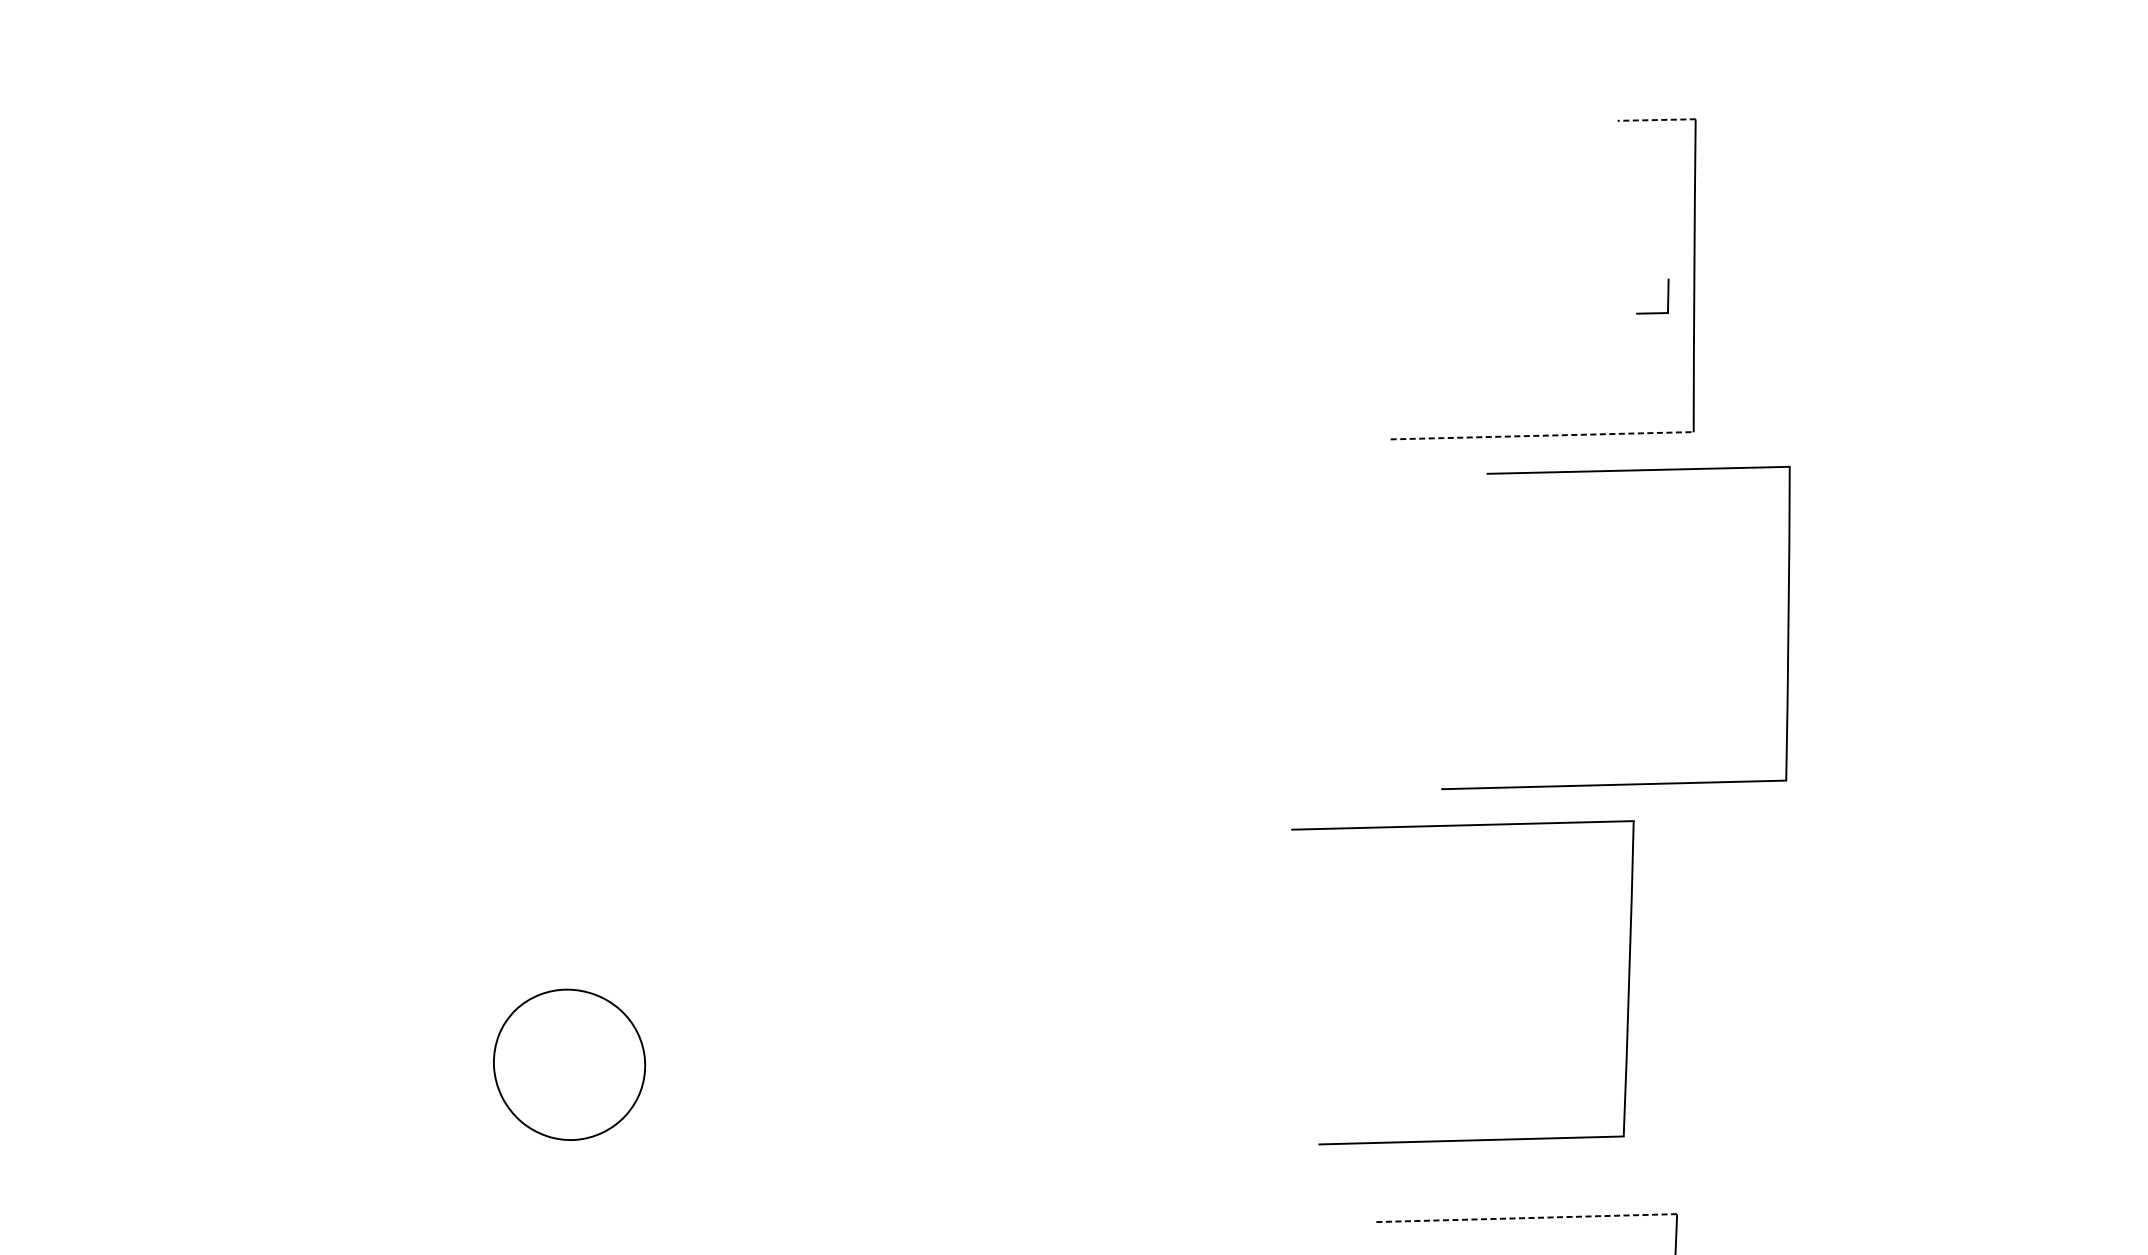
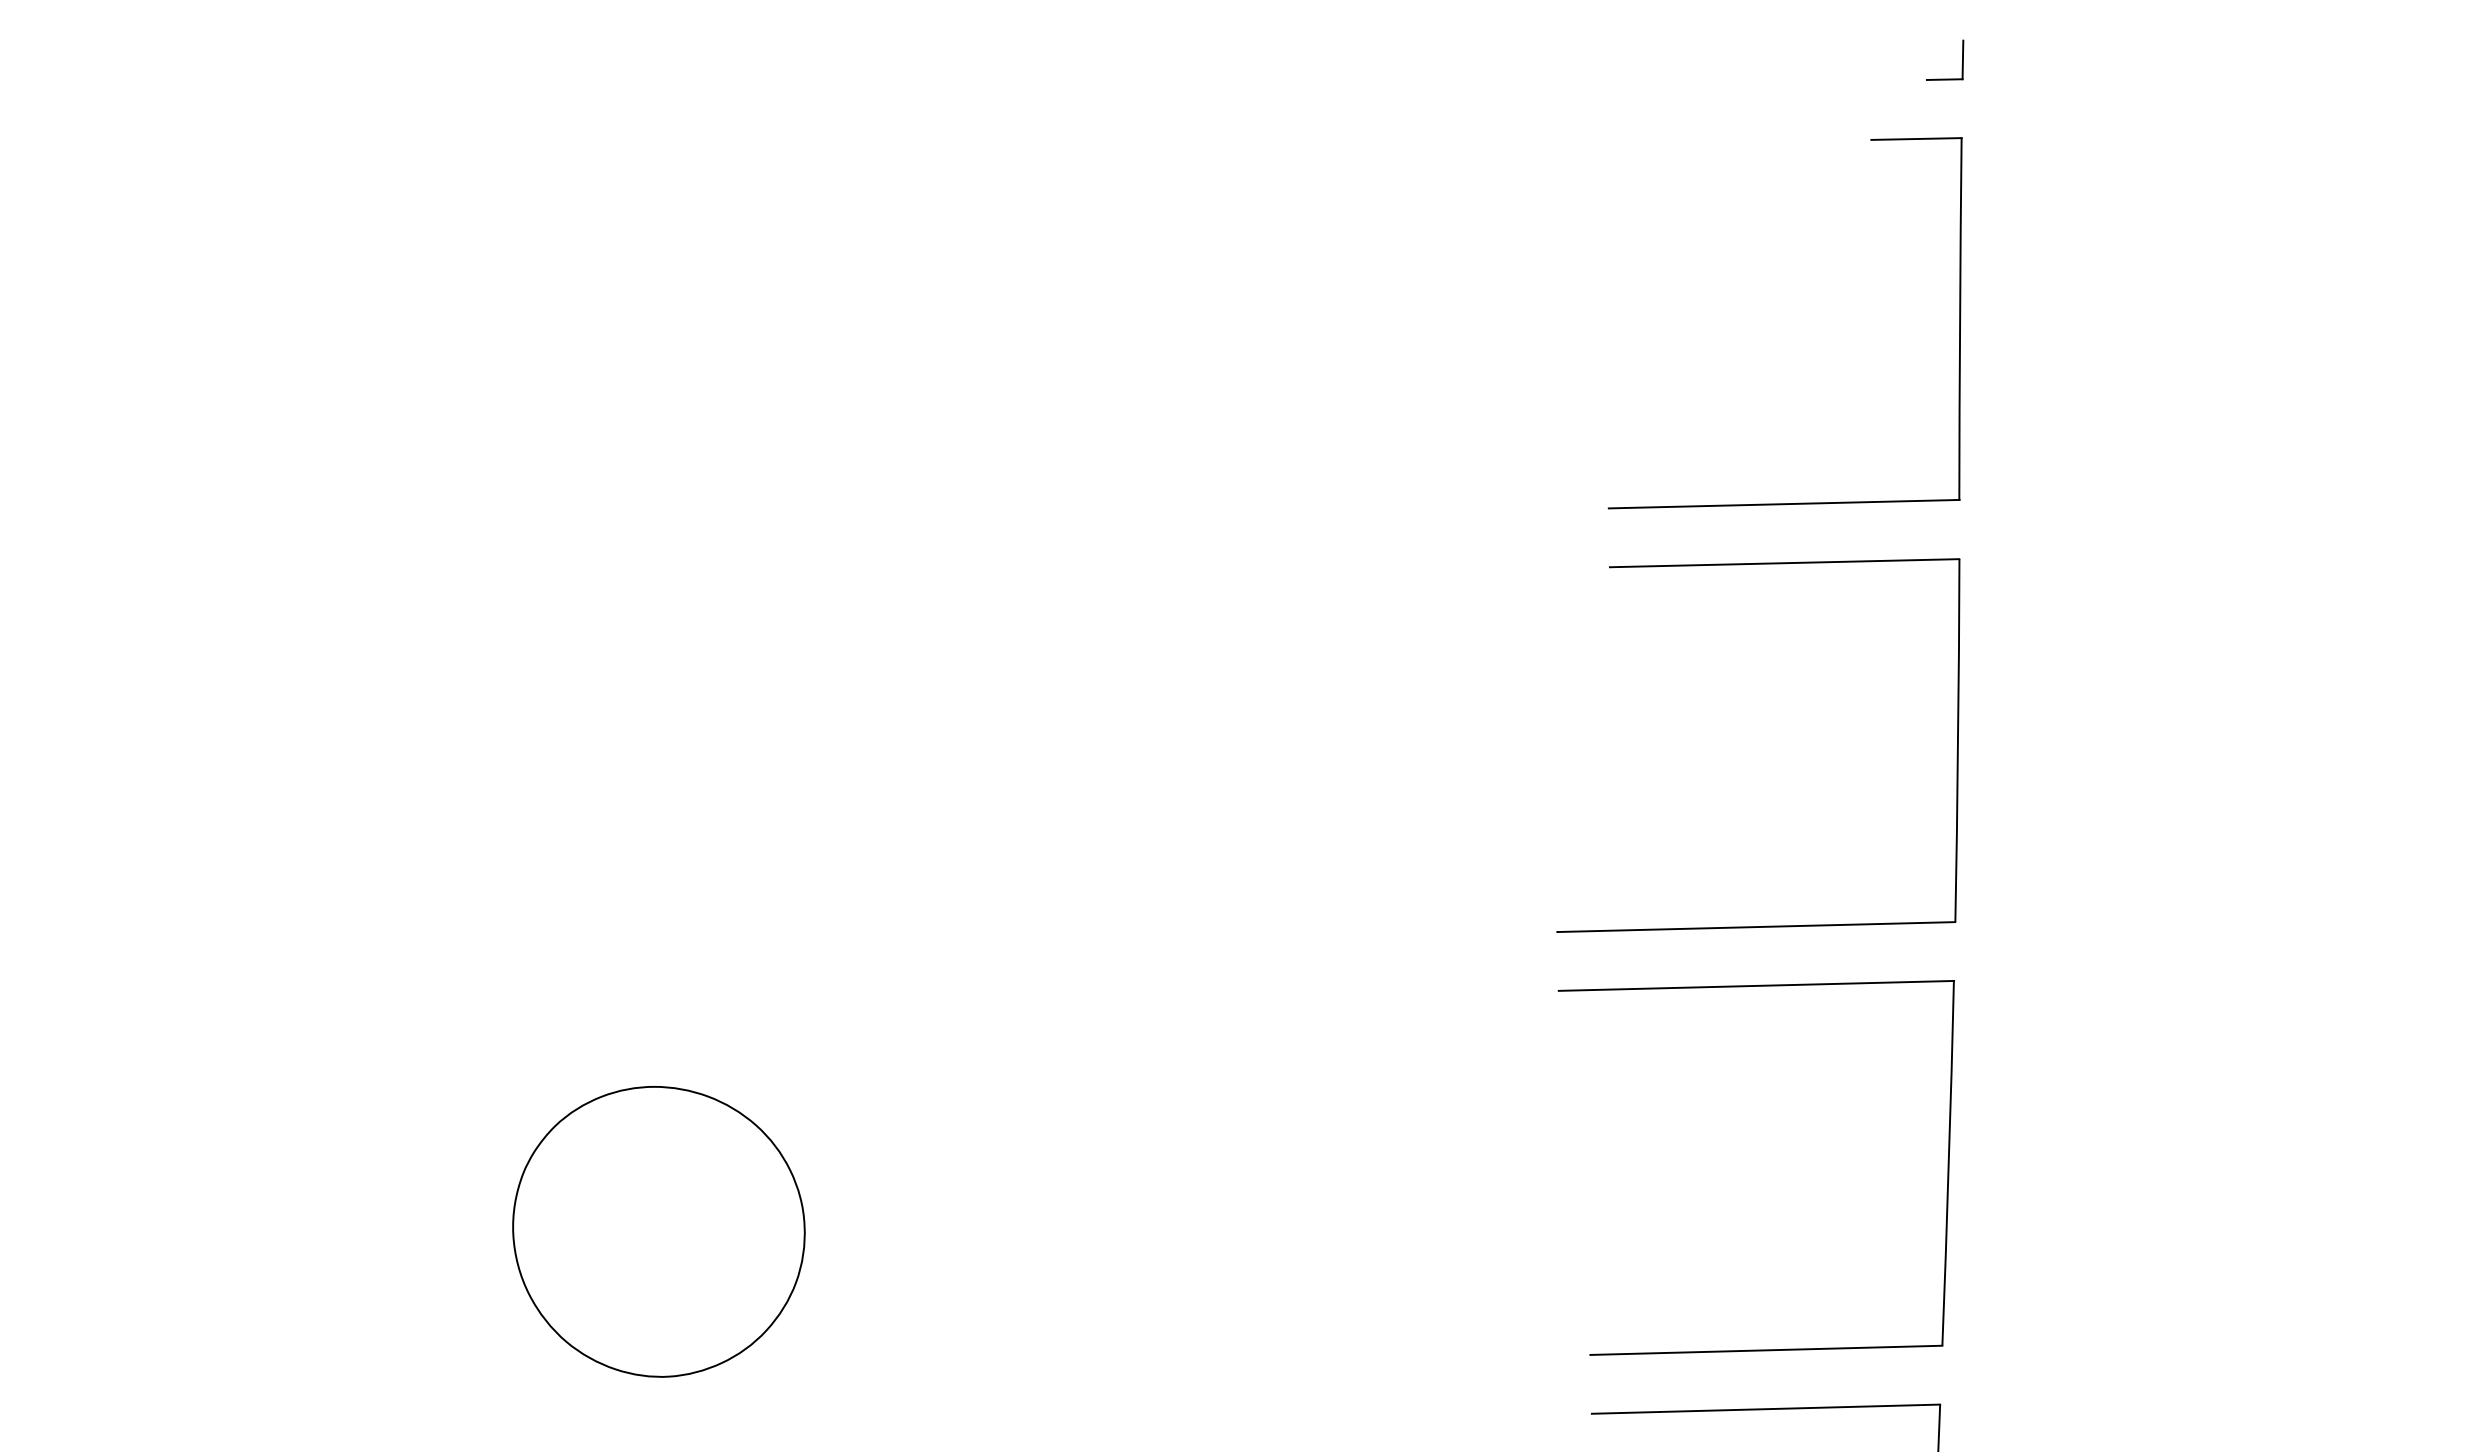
line: (1656, 120) -> (1916, 139), dashed -> solid
part: (1667, 295) -> (1962, 59), moved
line: (1542, 436) -> (1784, 504), dashed -> solid
part: (1622, 783) -> (1766, 925), moved
part: (1454, 826) -> (1746, 987), moved
part: (569, 1064) -> (658, 1231), size x1.67
line: (1526, 1218) -> (1765, 1409), dashed -> solid

